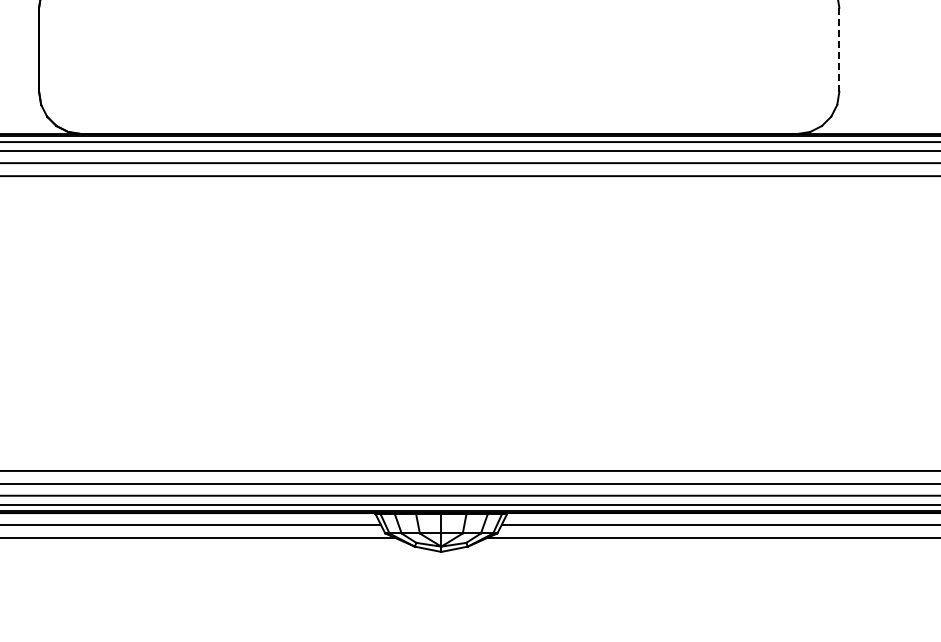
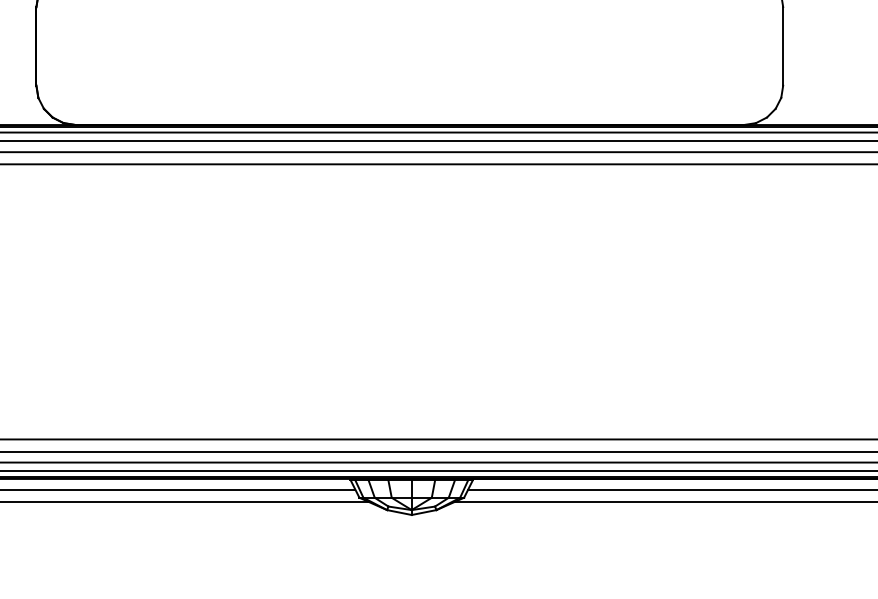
line: (839, 49) -> (783, 46), dashed -> solid

